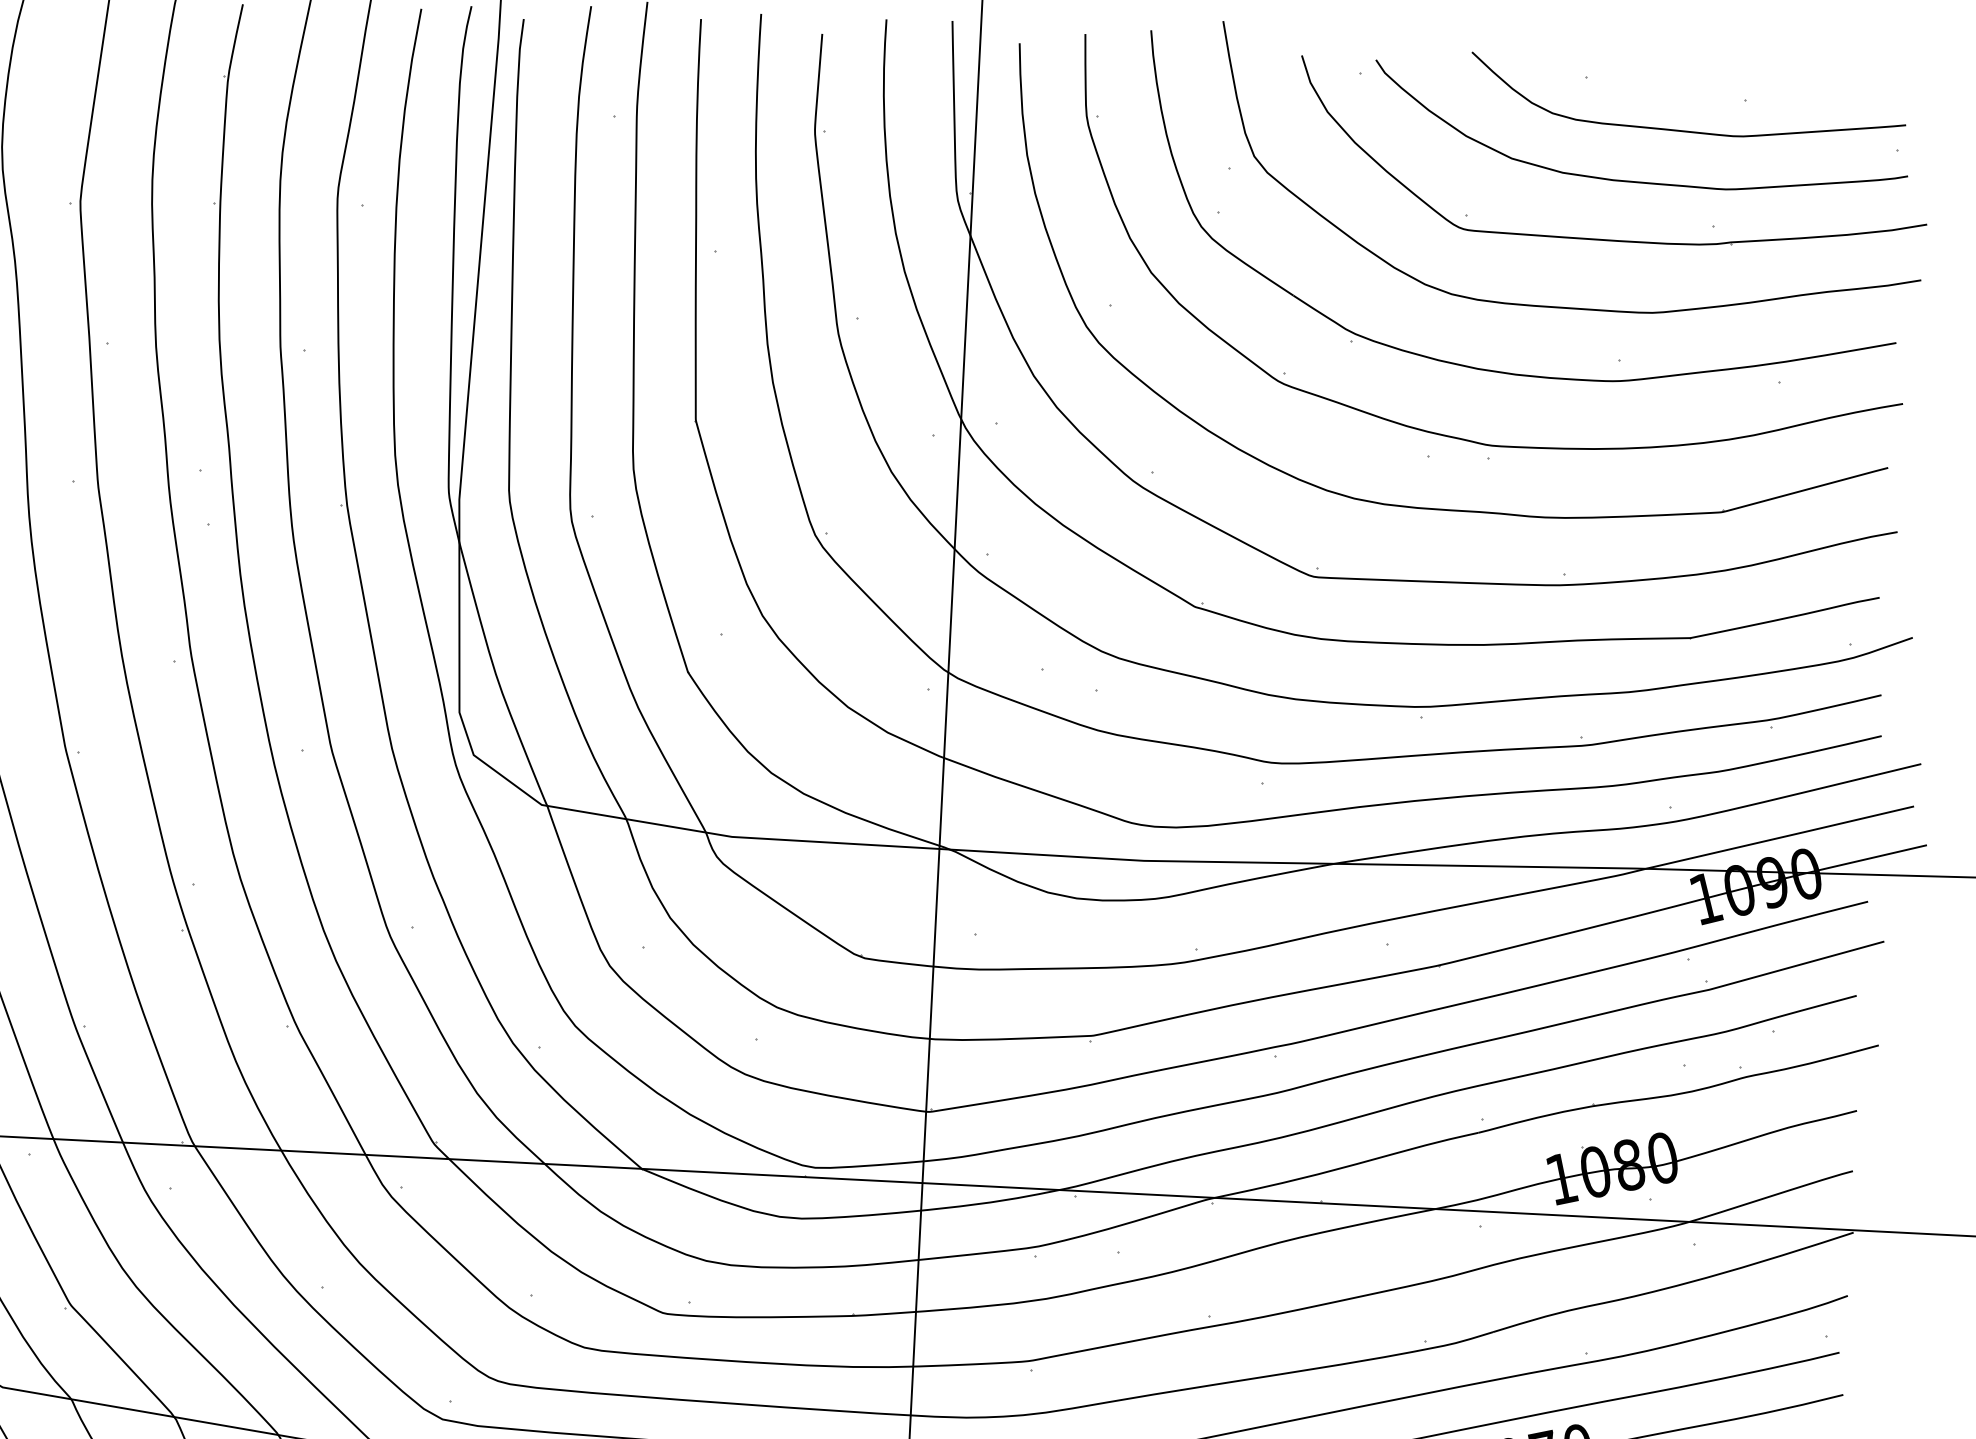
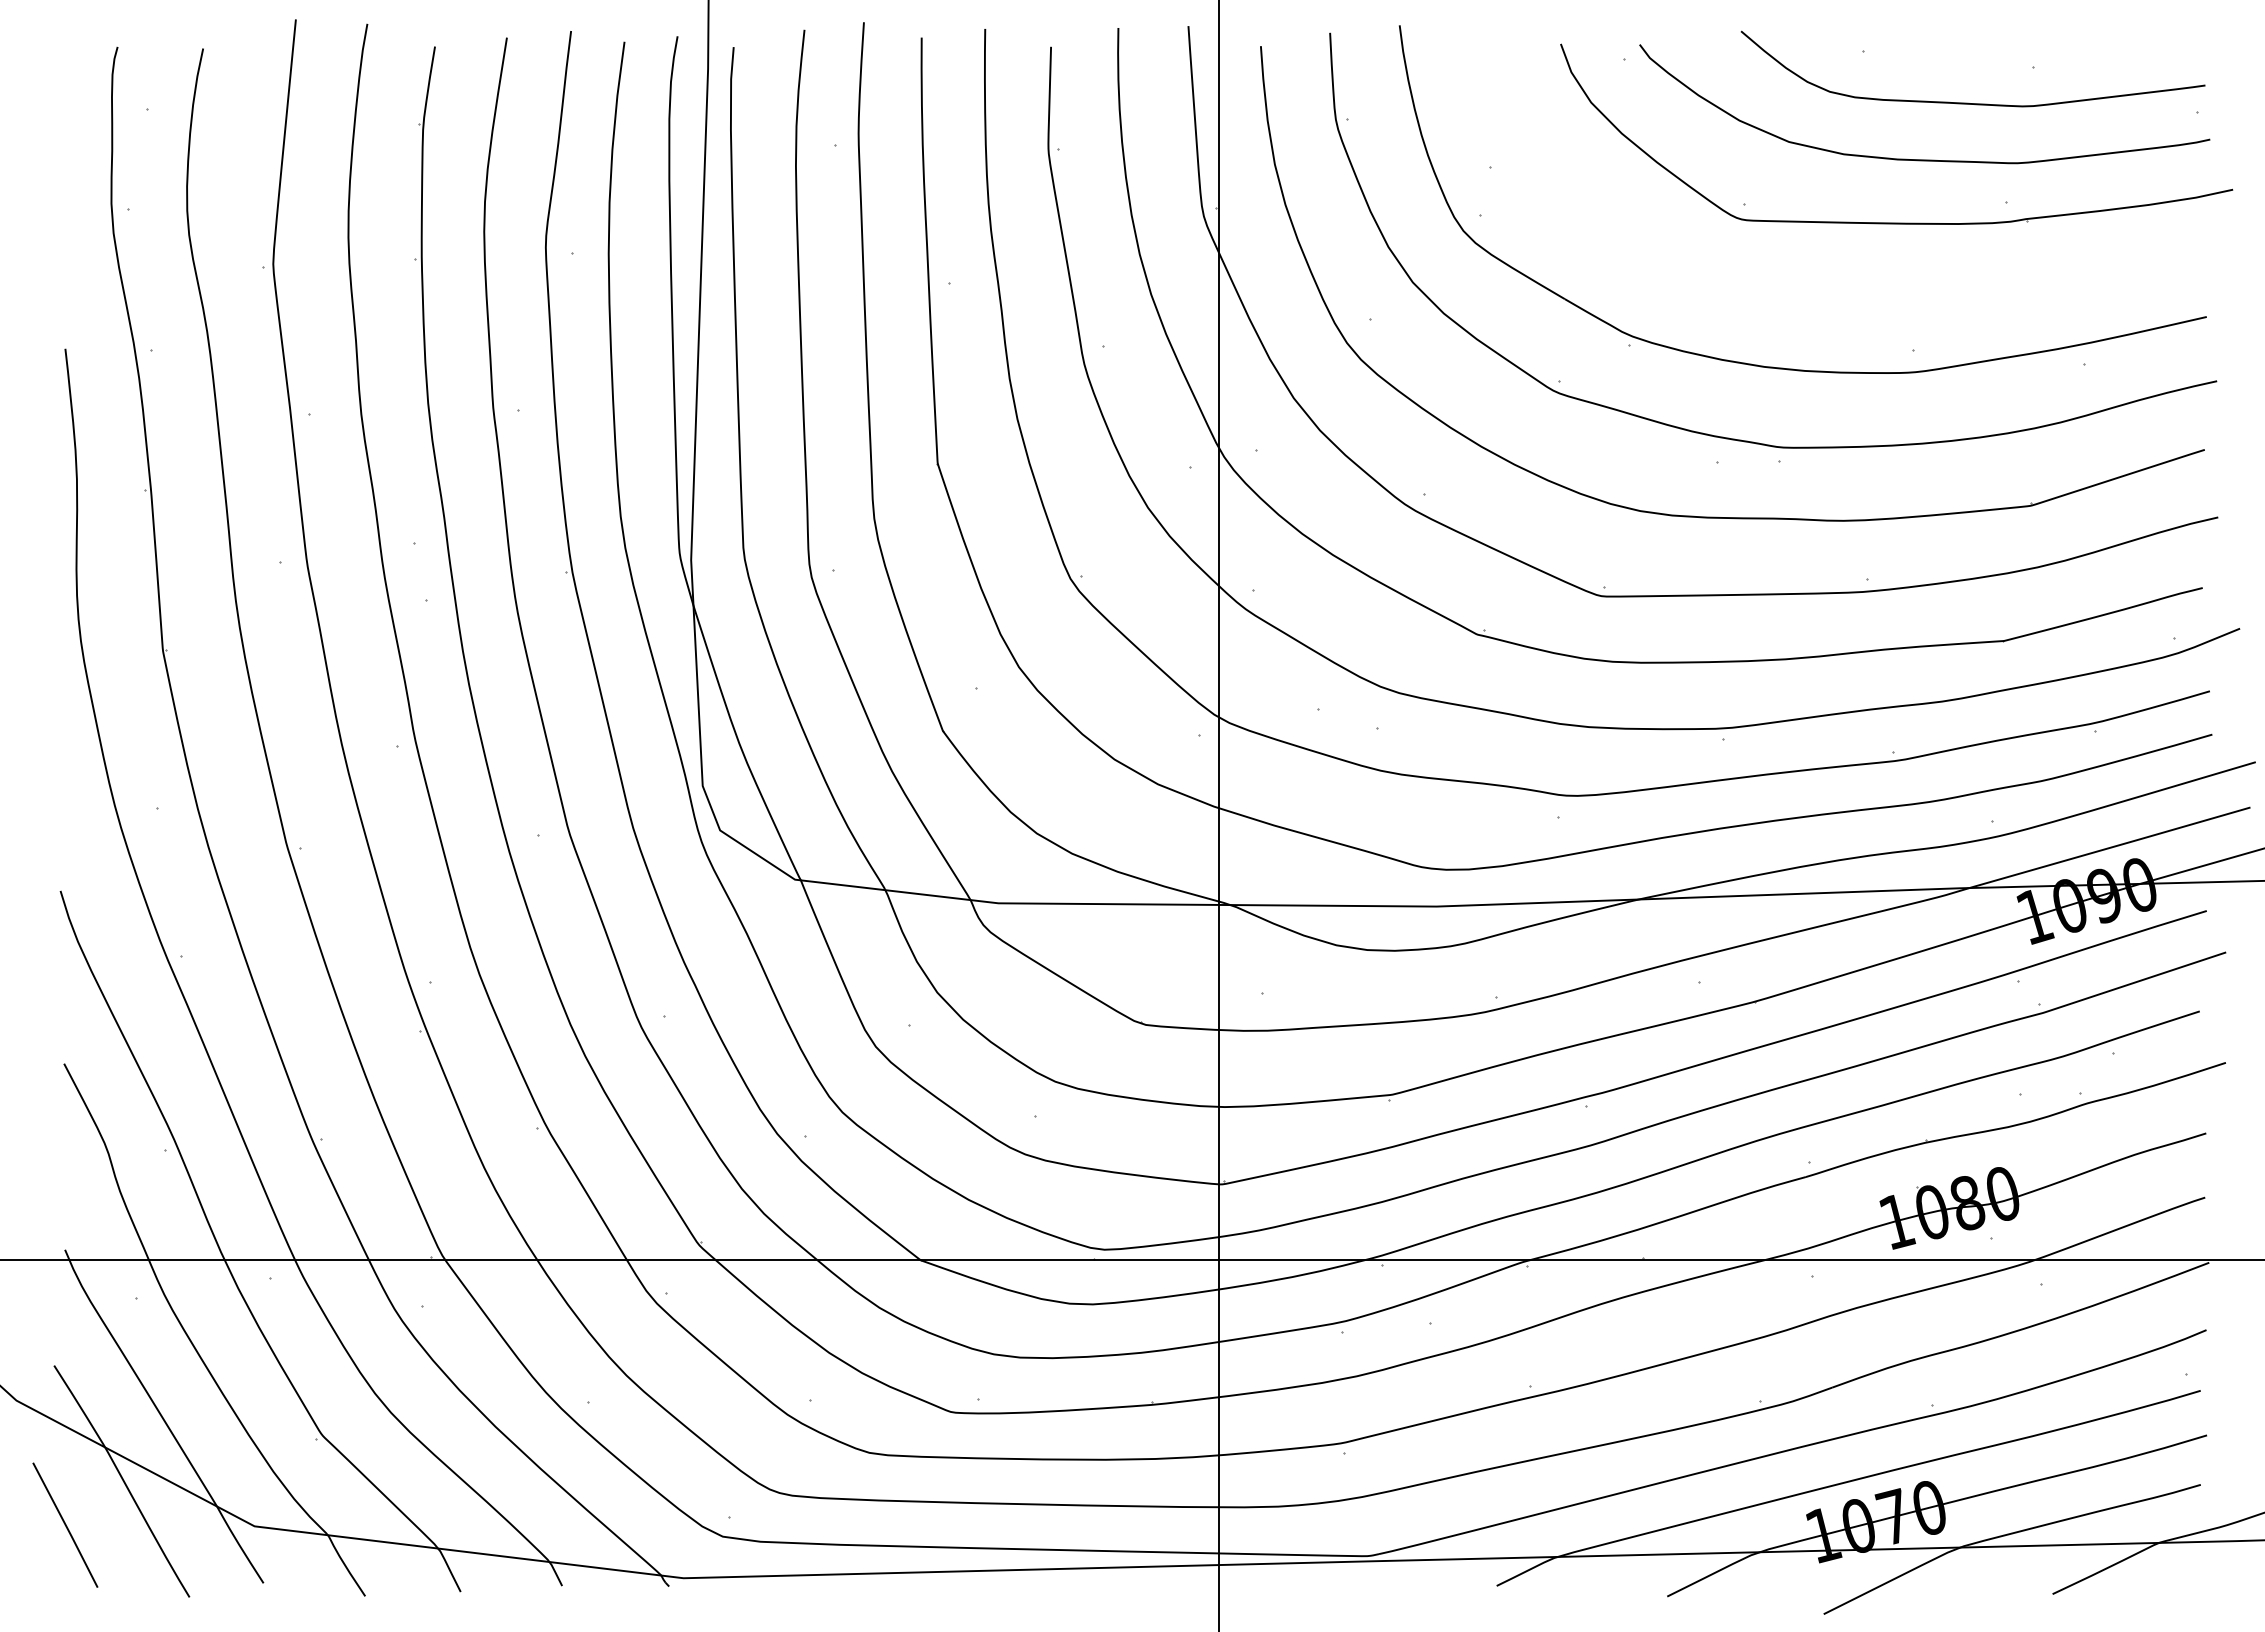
curve: (1563, 306) -> (1851, 296), removed

